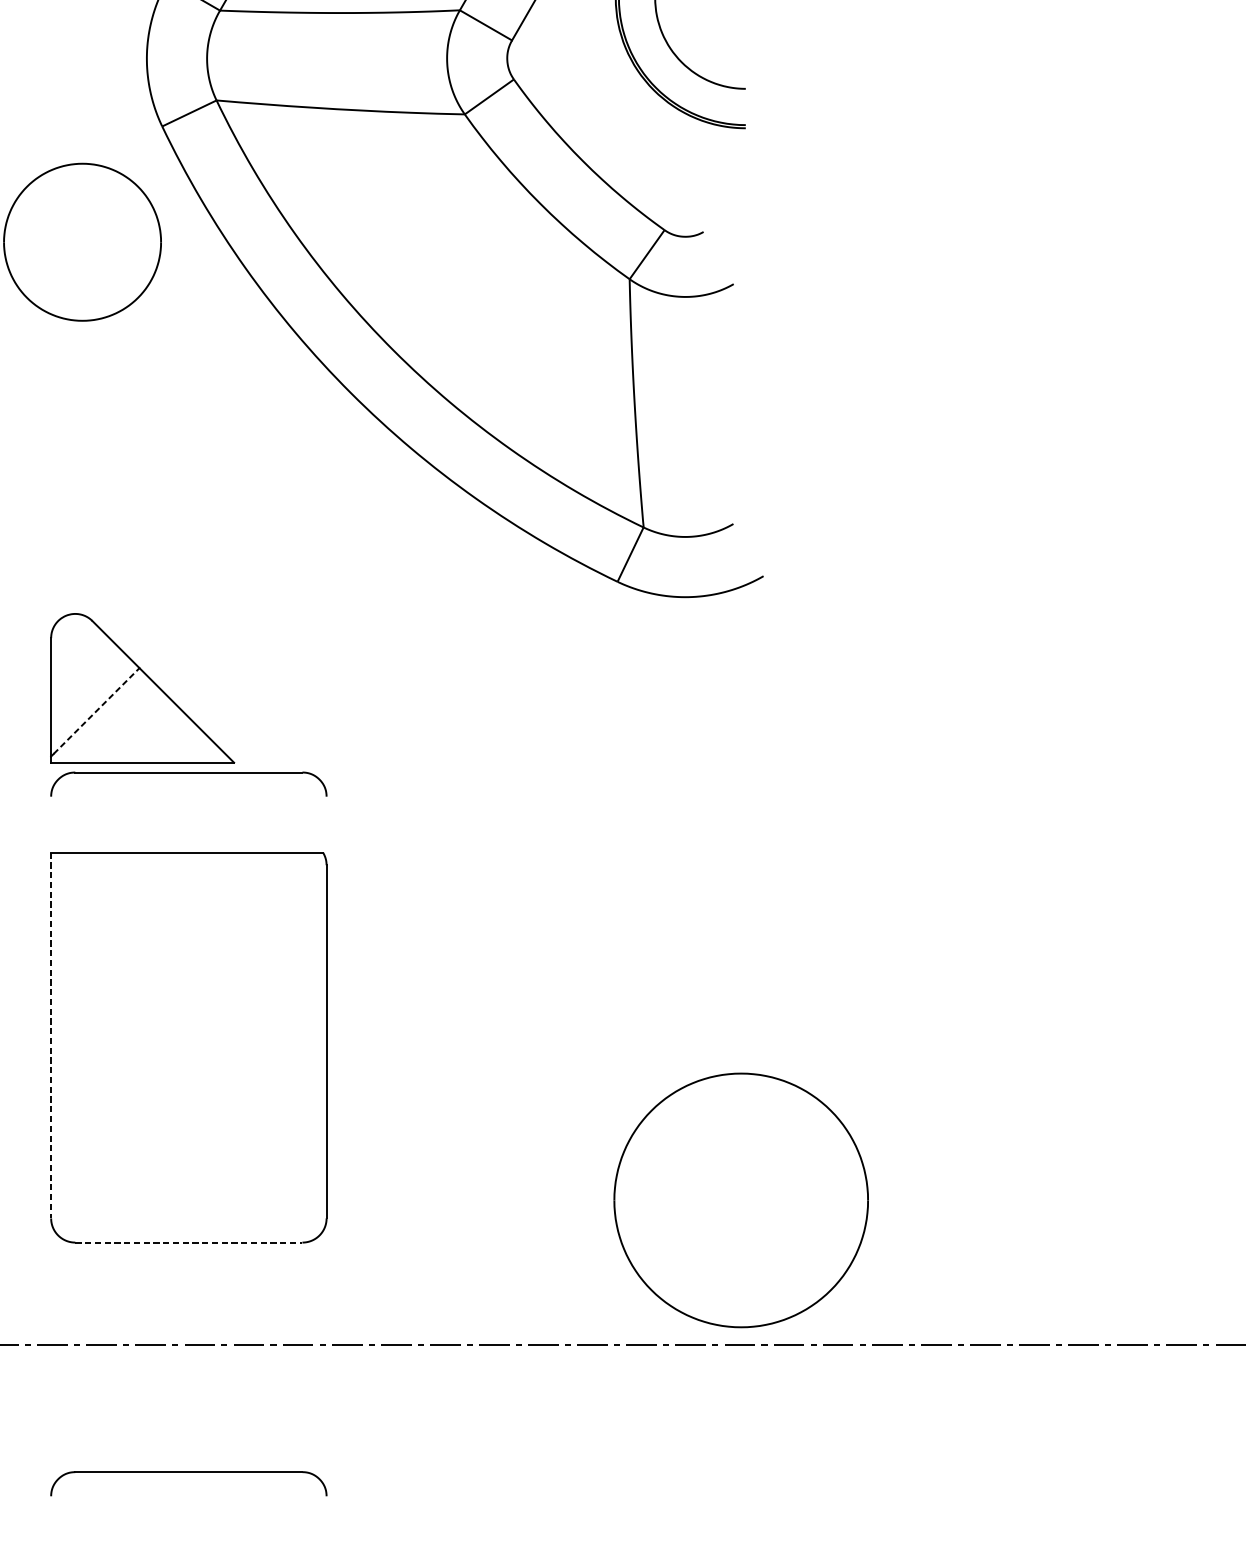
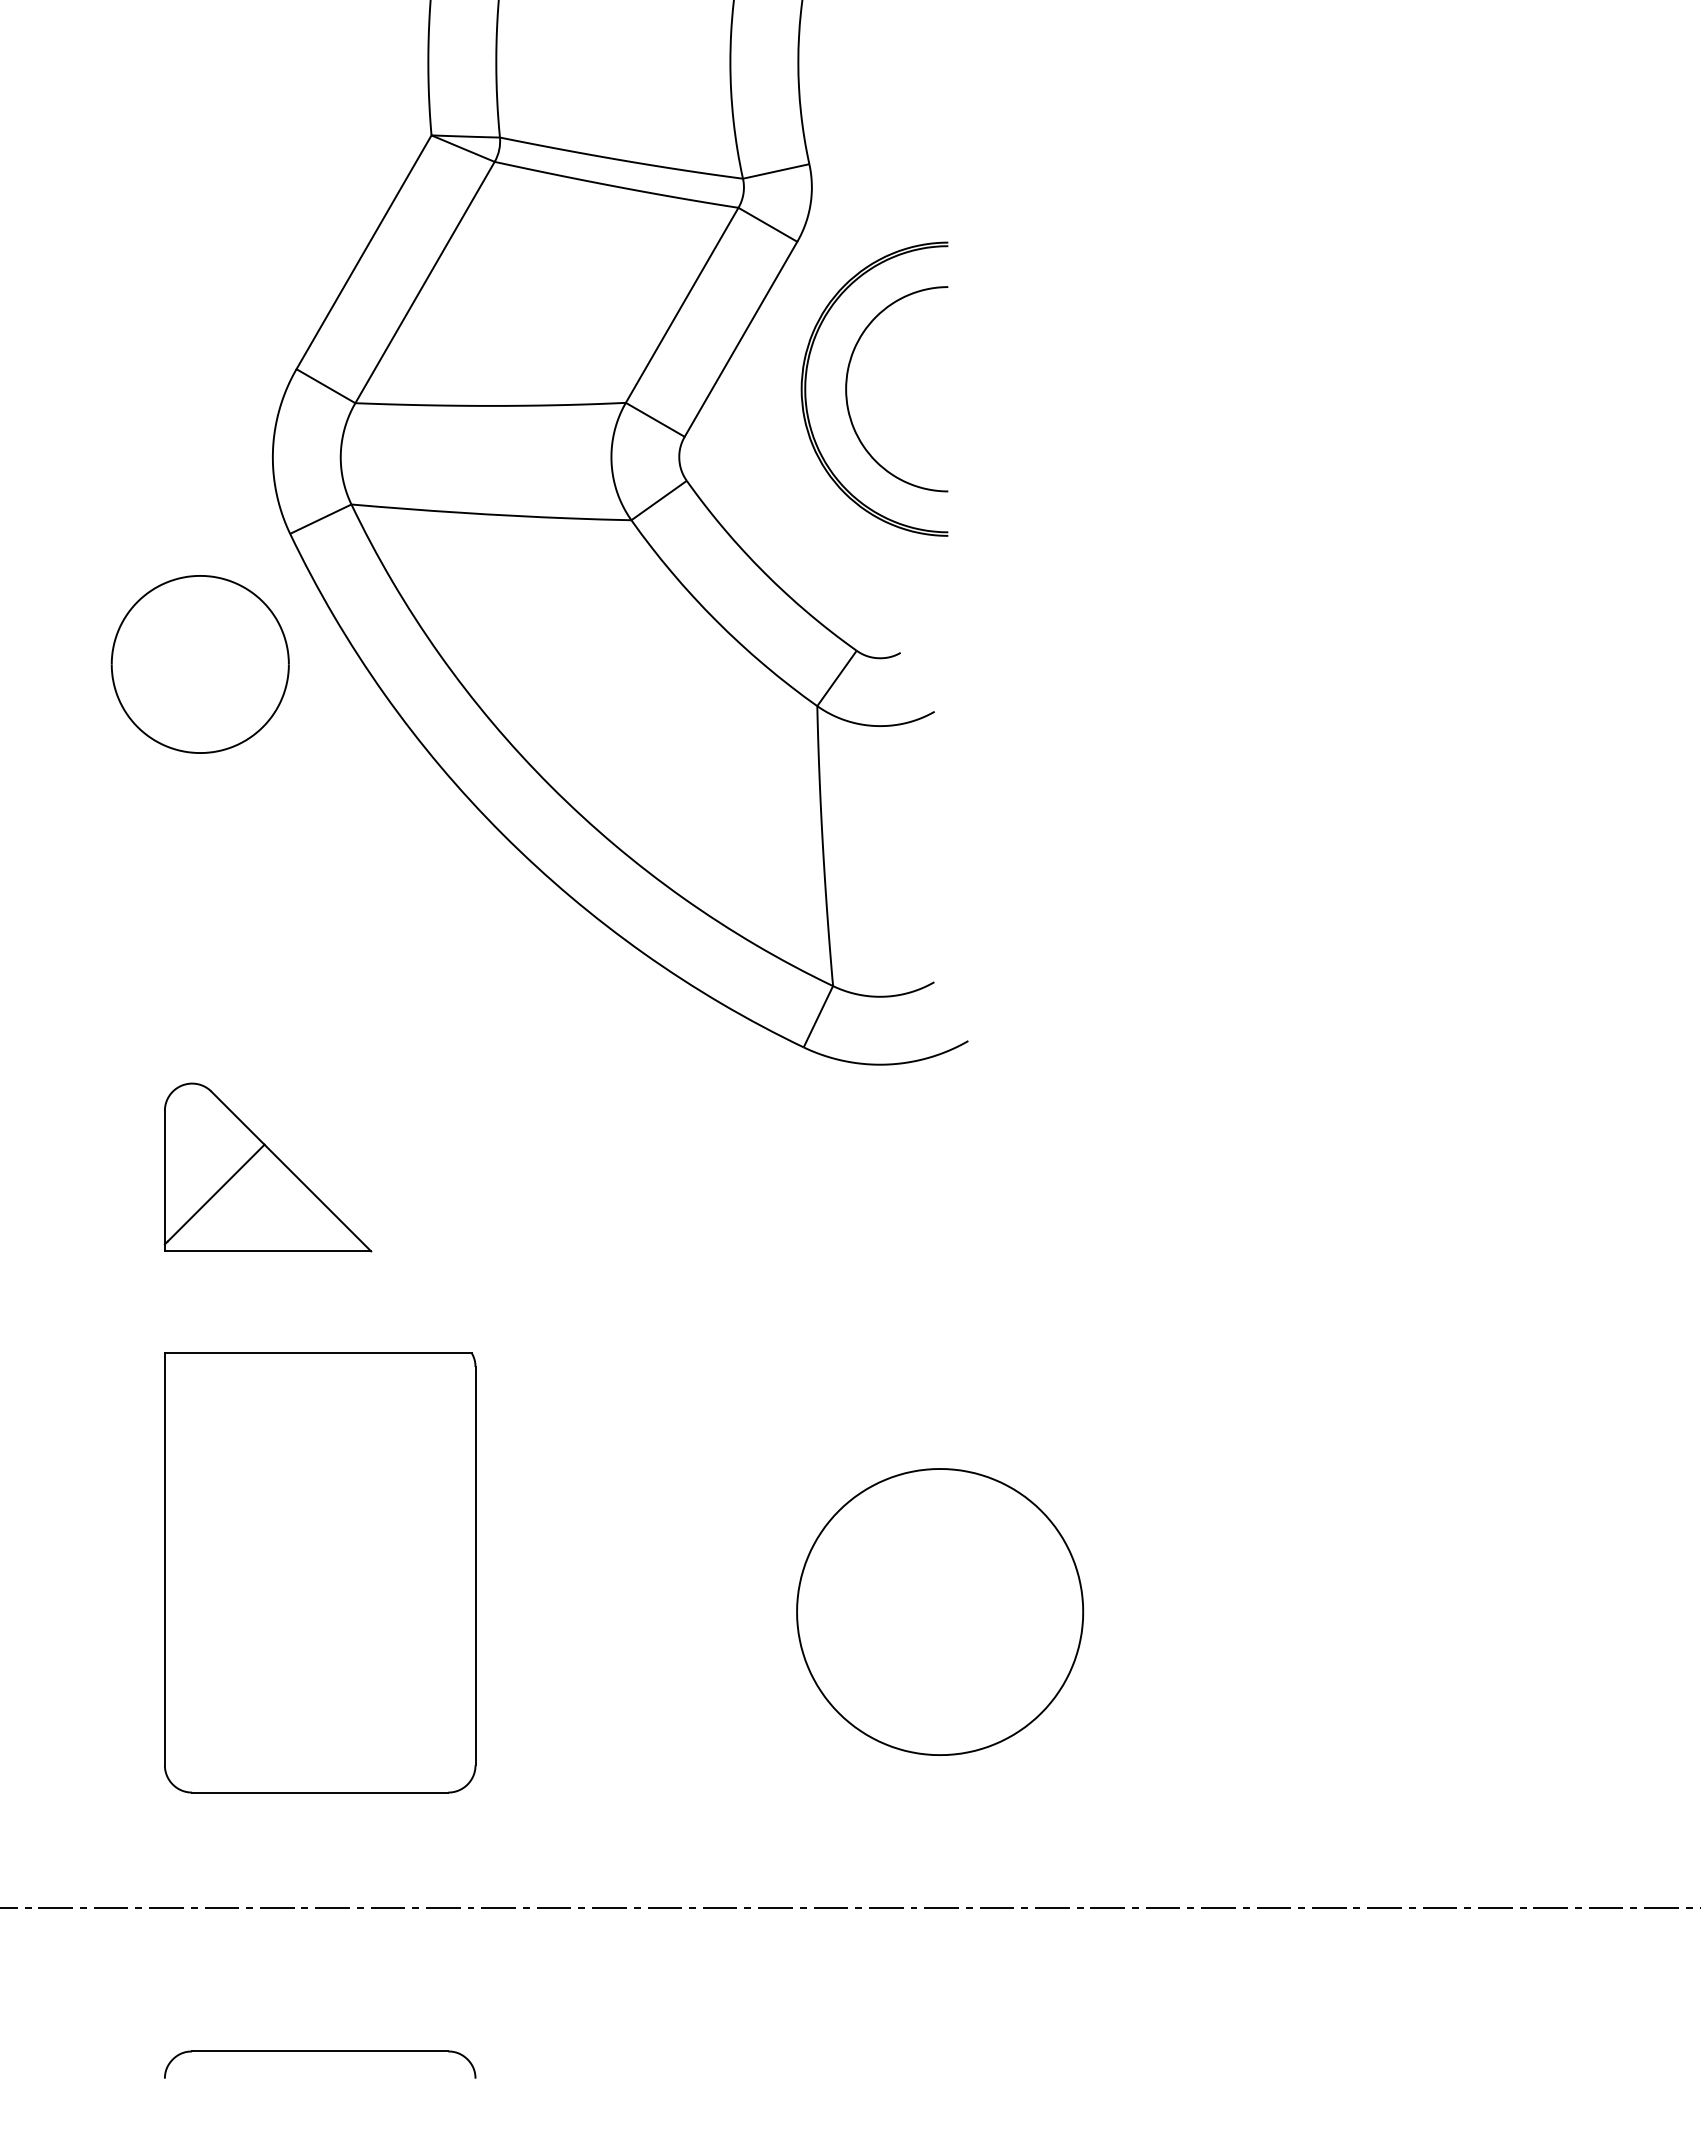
line: (96, 710) -> (216, 1192), dashed -> solid
part: (189, 772) -> (320, 1262), removed
line: (50, 1035) -> (164, 1559), dashed -> solid
part: (741, 1199) -> (940, 1611), moved
line: (189, 1242) -> (320, 1792), dashed -> solid

